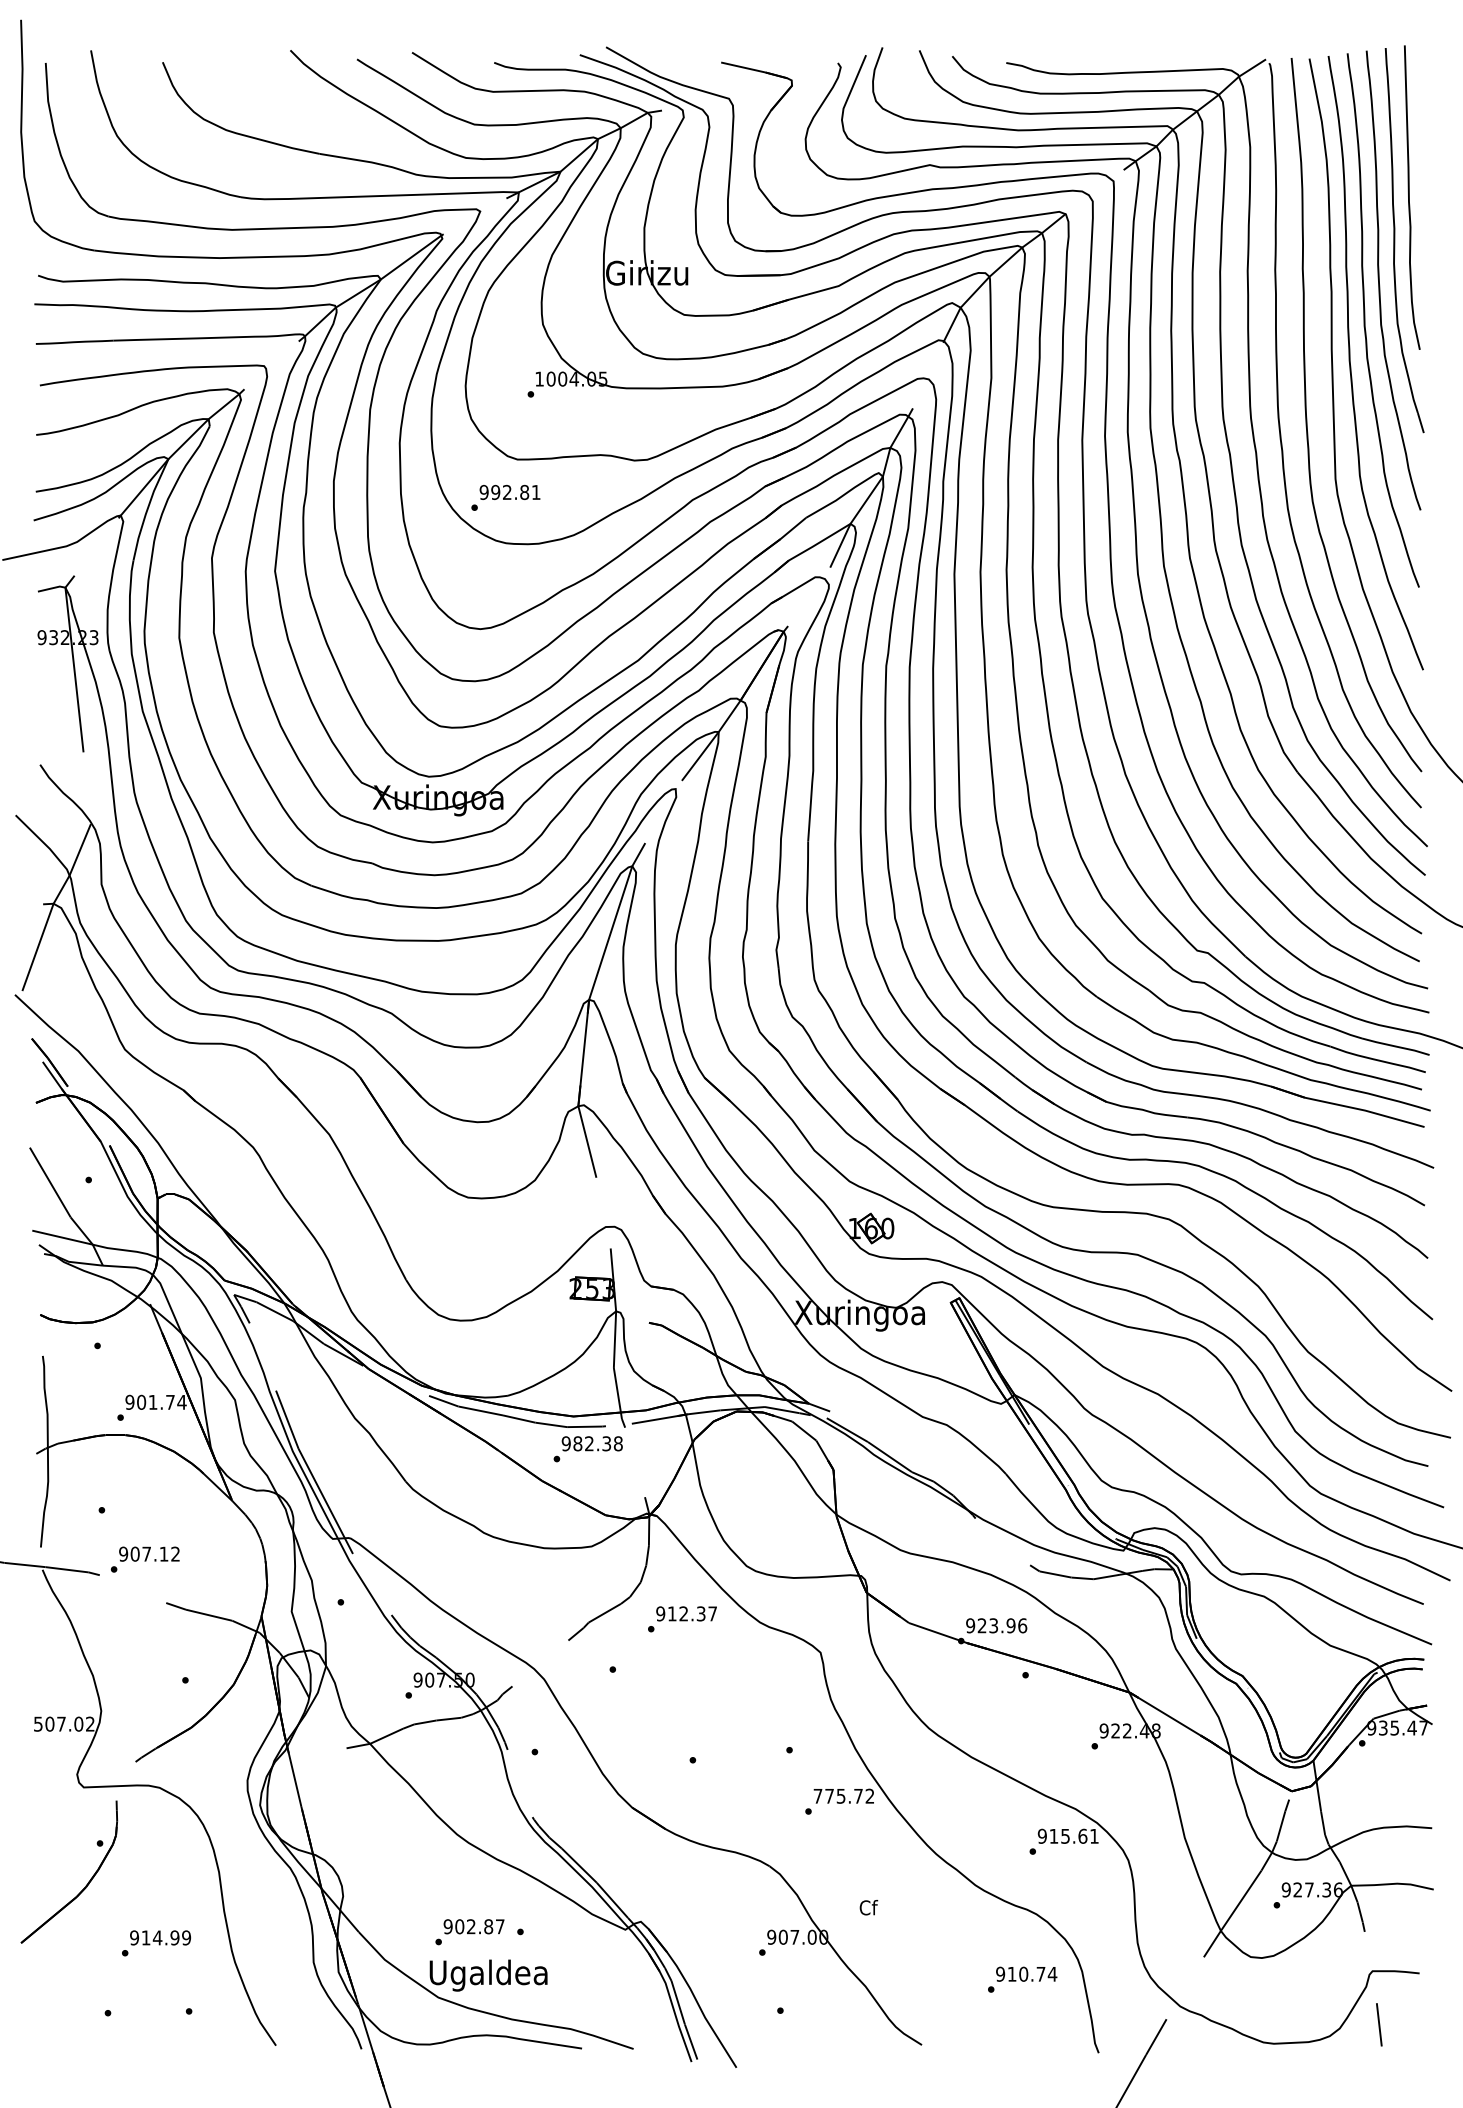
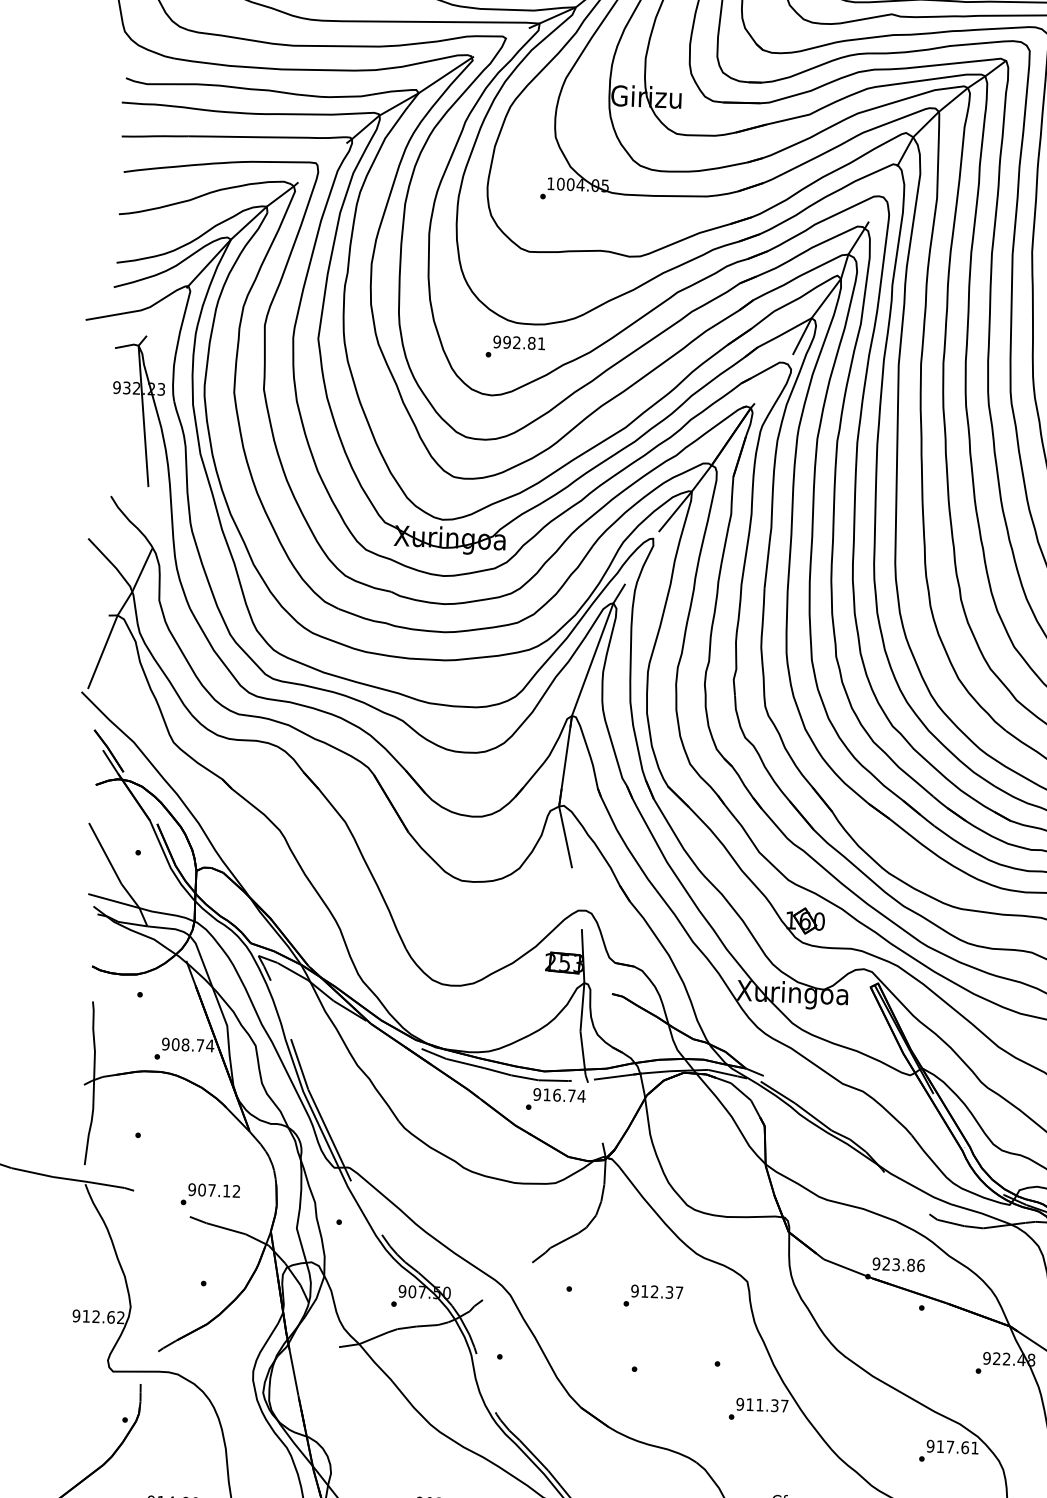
text: (505, 497) -> (515, 347), moved
text: (152, 1401) -> (185, 1044), 901.74 -> 908.74
text: (598, 1443) -> (564, 1095), 982.38 -> 916.74
text: (144, 1559) -> (209, 1194), moved
text: (682, 1619) -> (653, 1296), moved
text: (1010, 1625) -> (910, 1265), 923.96 -> 923.86
text: (58, 1723) -> (93, 1316), 507.02 -> 912.62
text: (843, 1795) -> (762, 1404), 775.72 -> 911.37
text: (1065, 1836) -> (950, 1447), 915.61 -> 917.61

